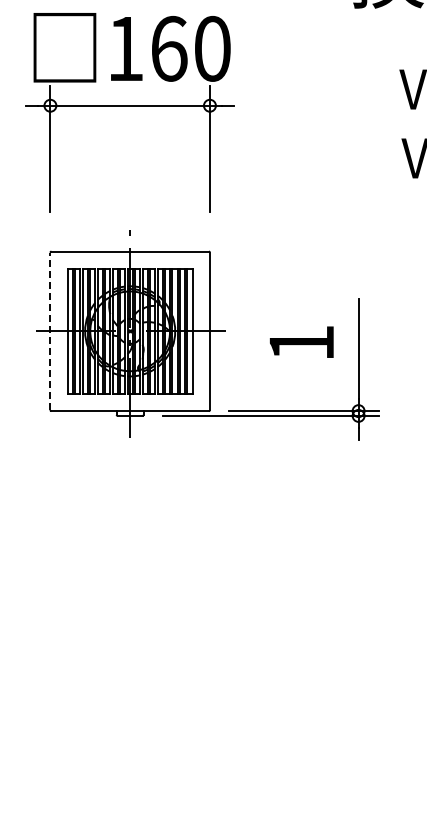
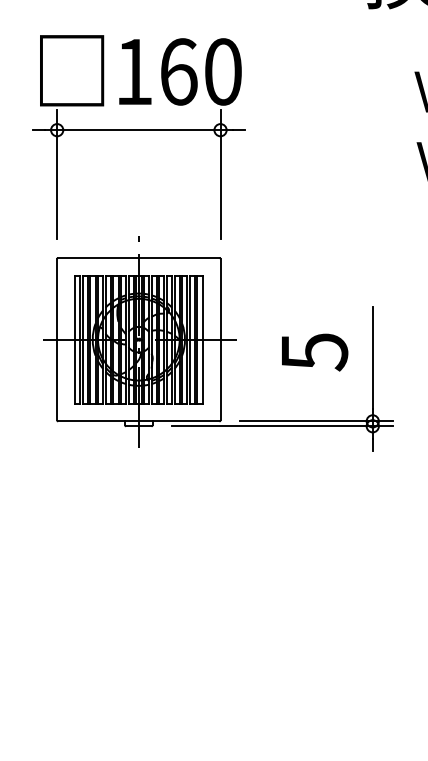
part: (129, 112) -> (138, 137), moved
line: (50, 331) -> (57, 339), dashed -> solid
text: (301, 343) -> (314, 352), 1 -> 5

